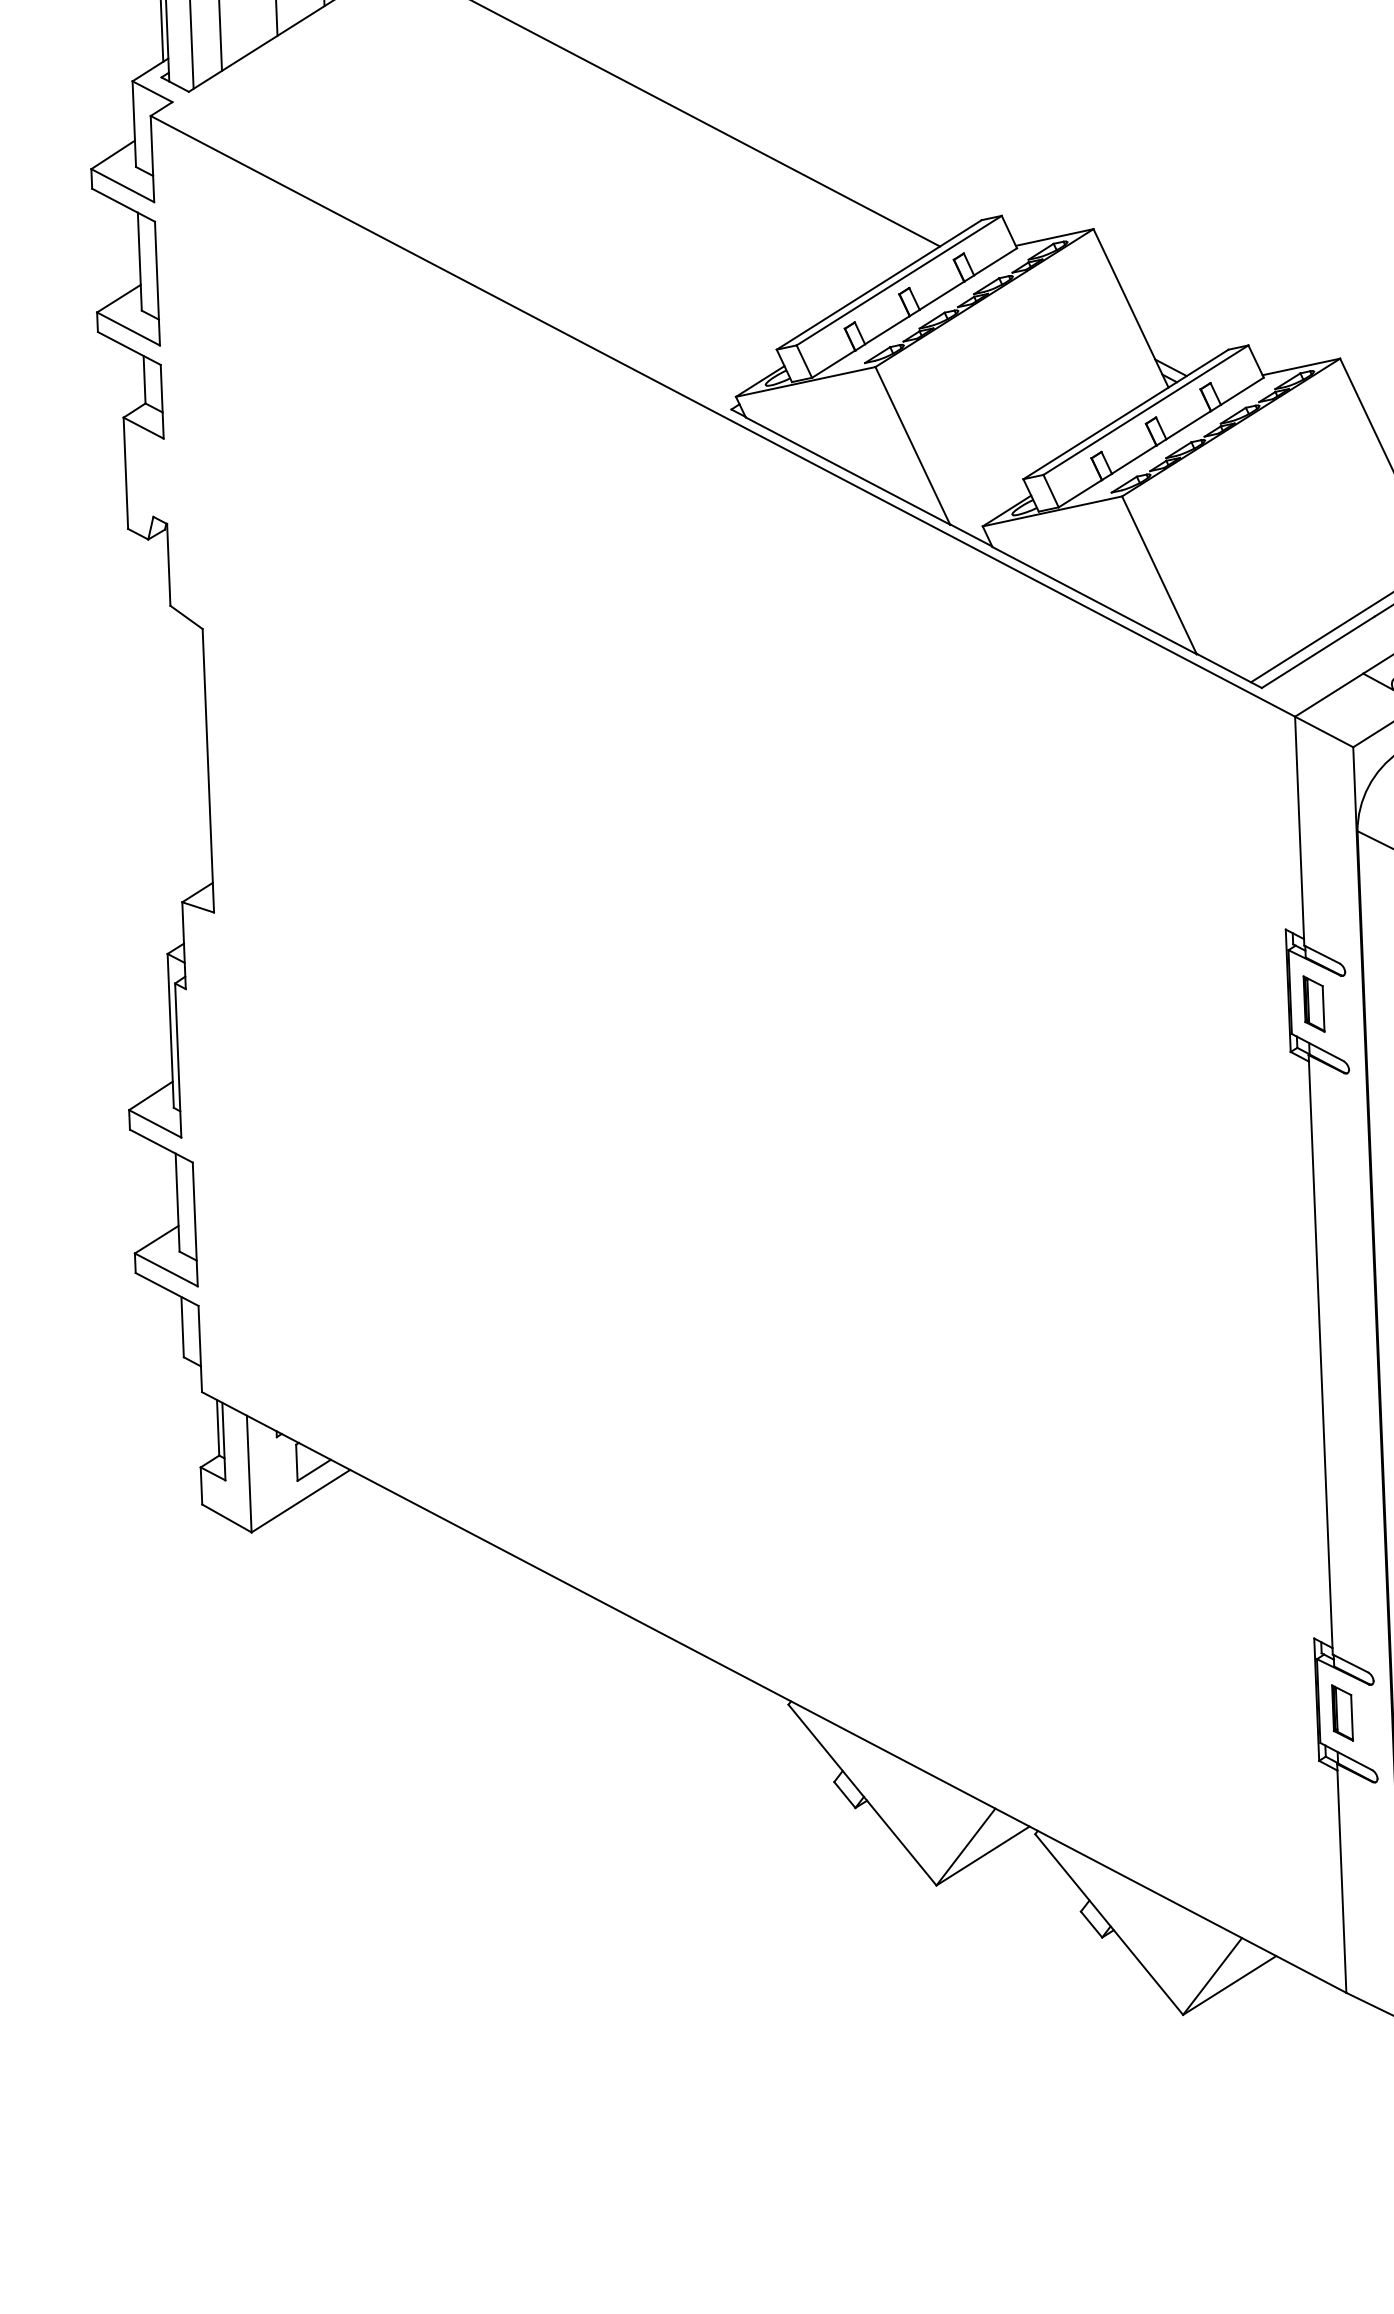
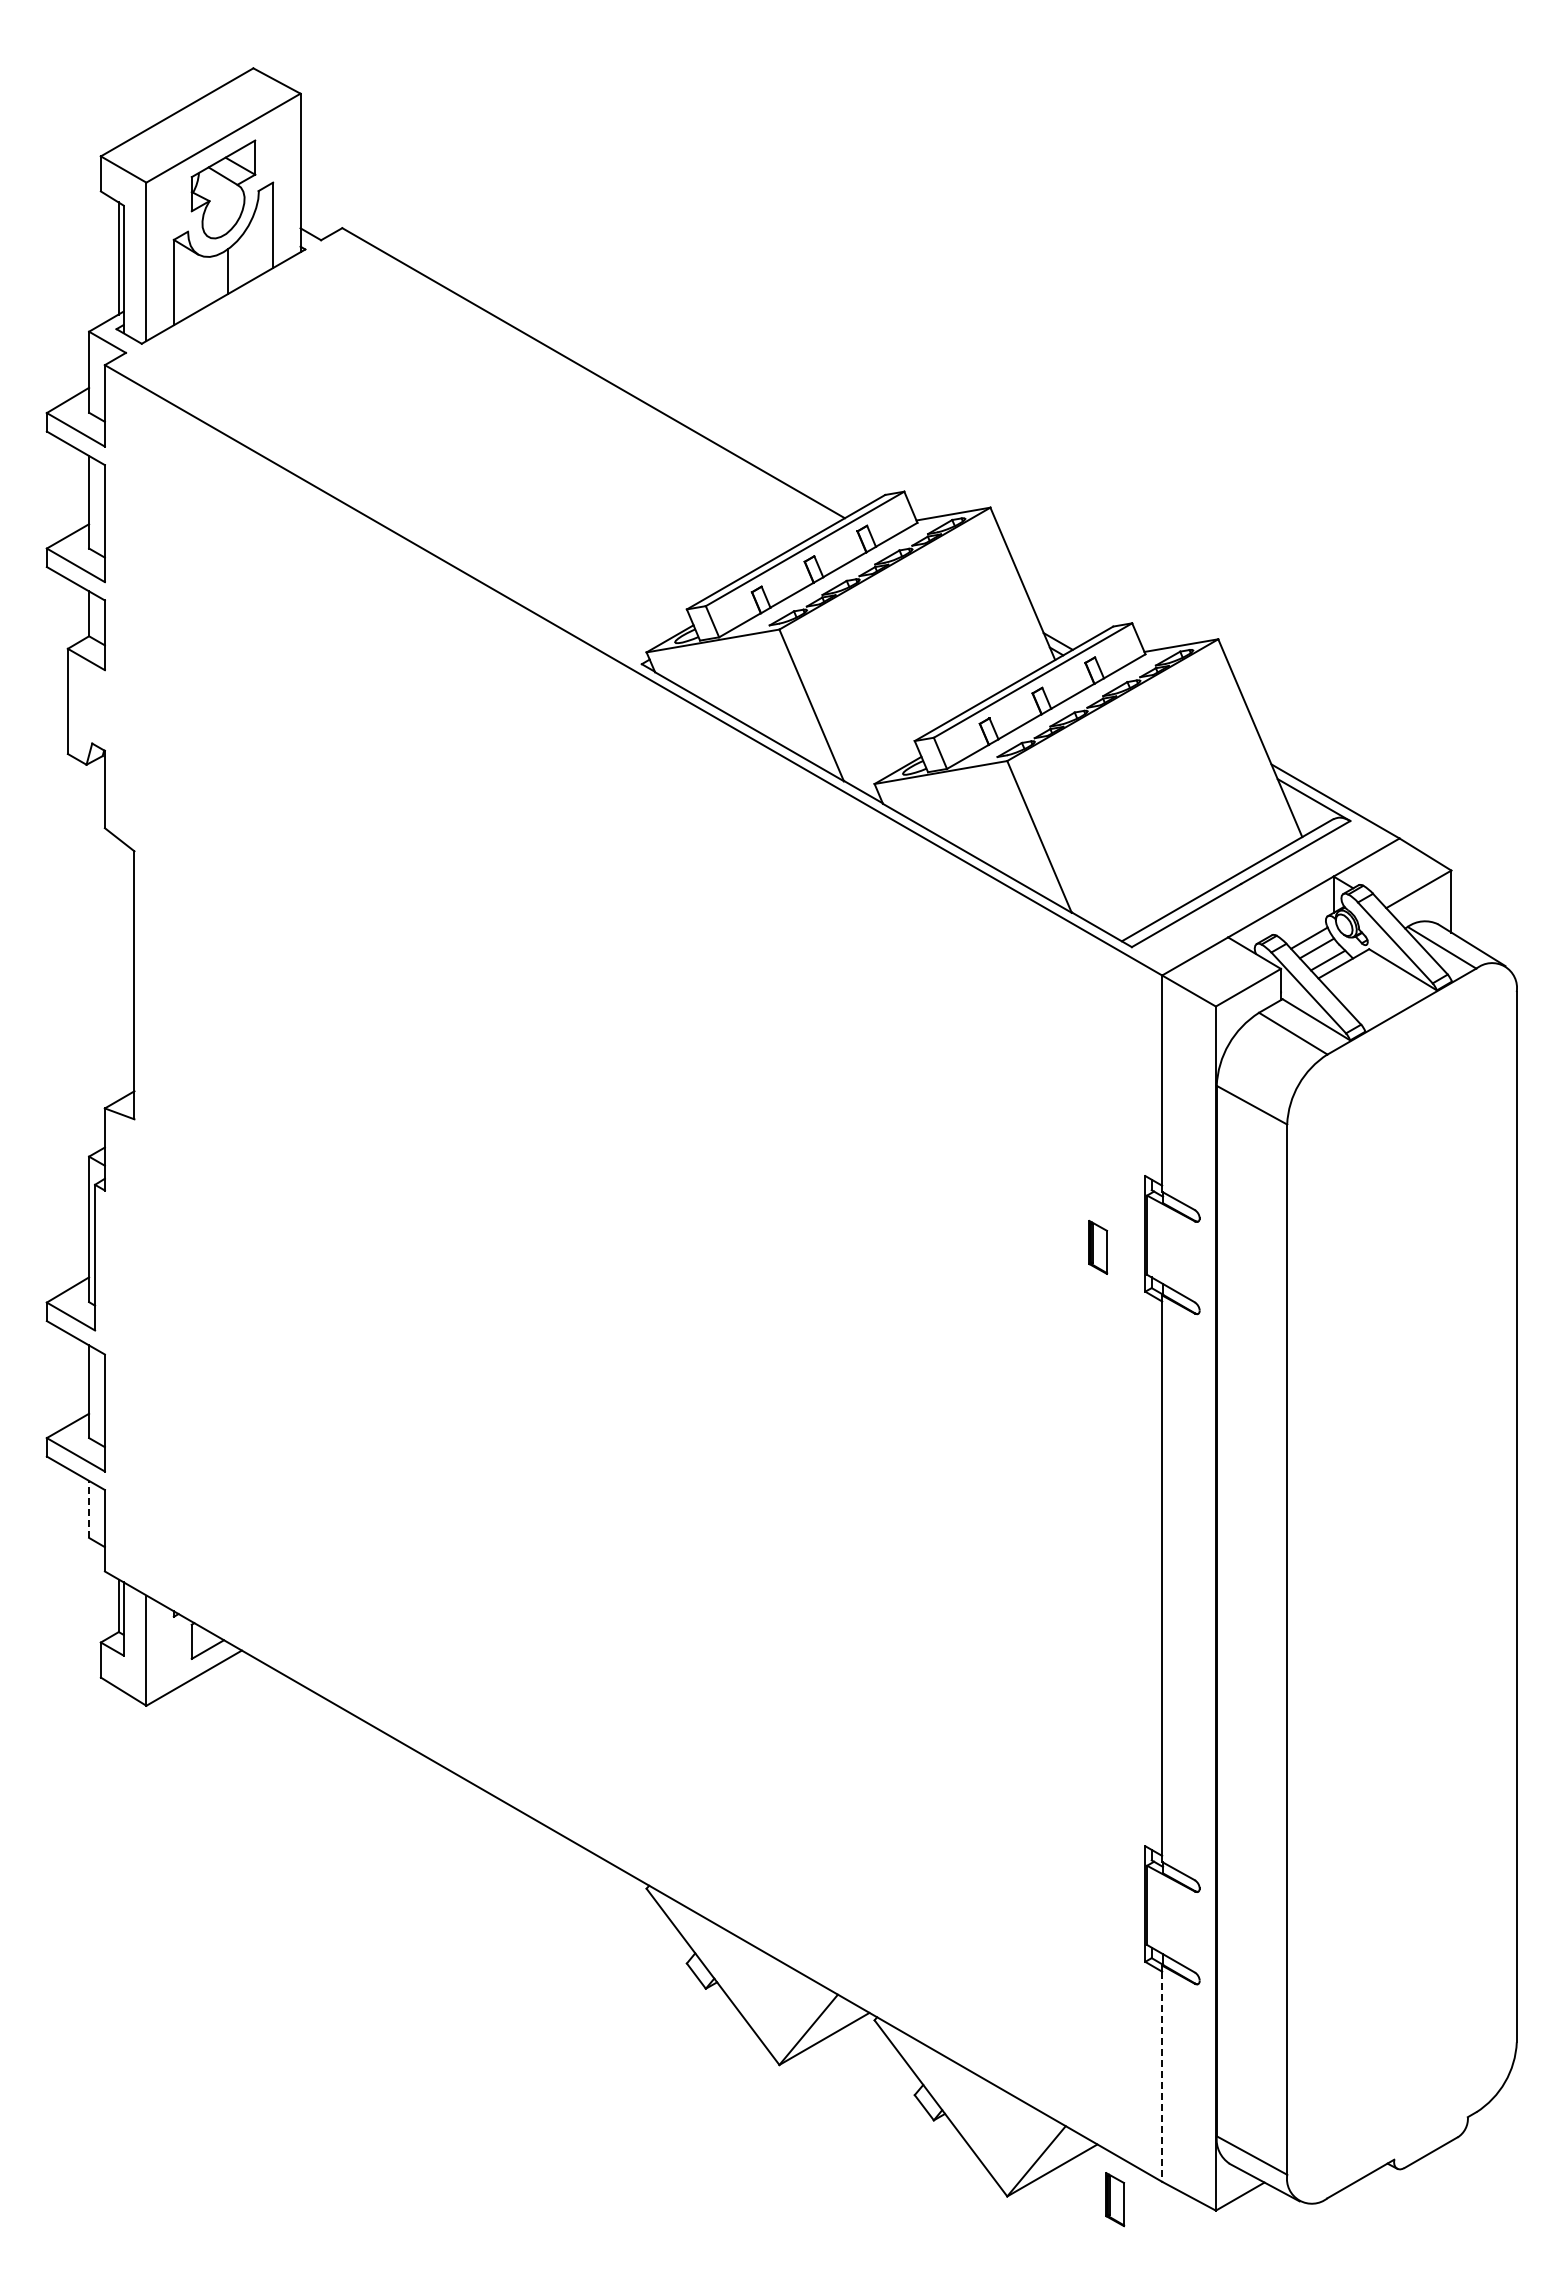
part: (1314, 1003) -> (1098, 1246), moved
line: (183, 1327) -> (89, 1509), solid -> dashed
part: (1342, 1712) -> (1115, 2199), moved
line: (1342, 1882) -> (1162, 2077), solid -> dashed

